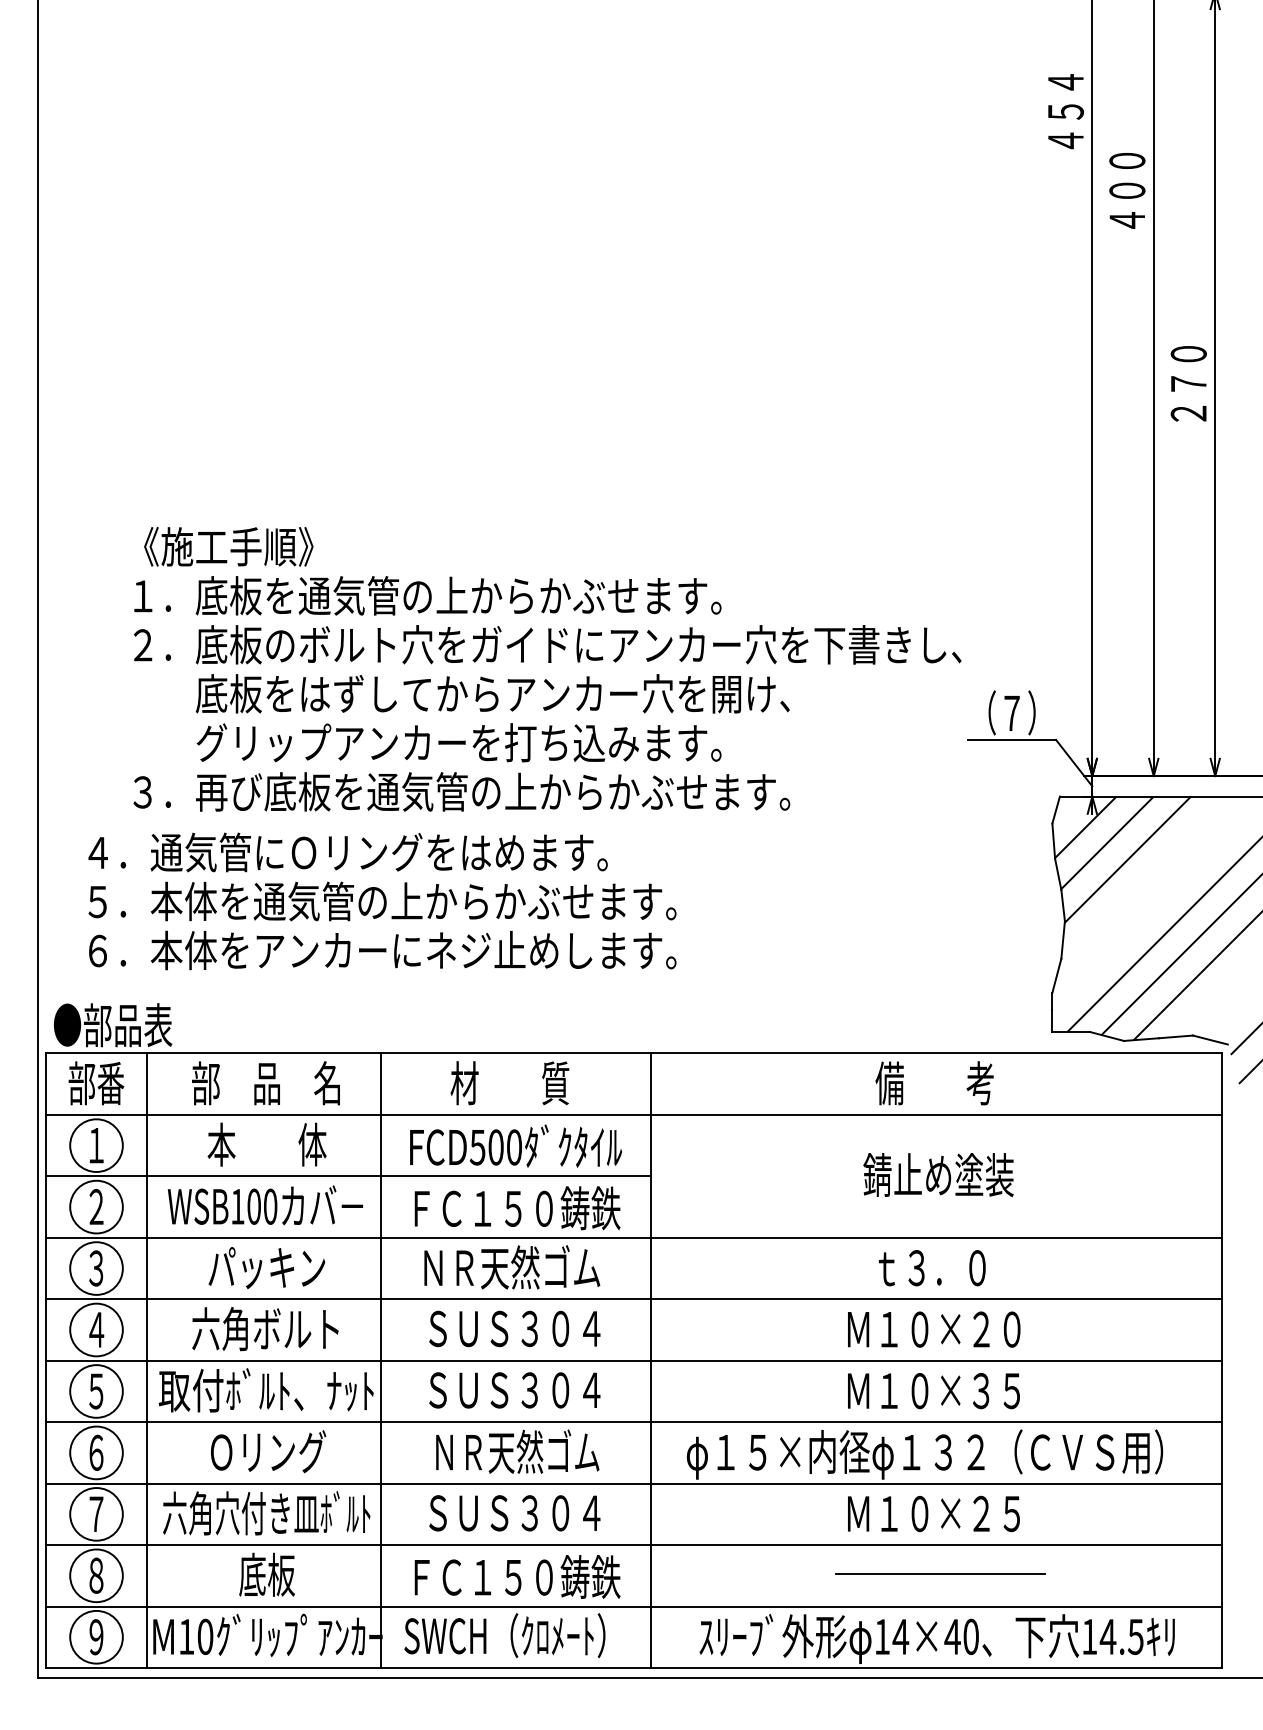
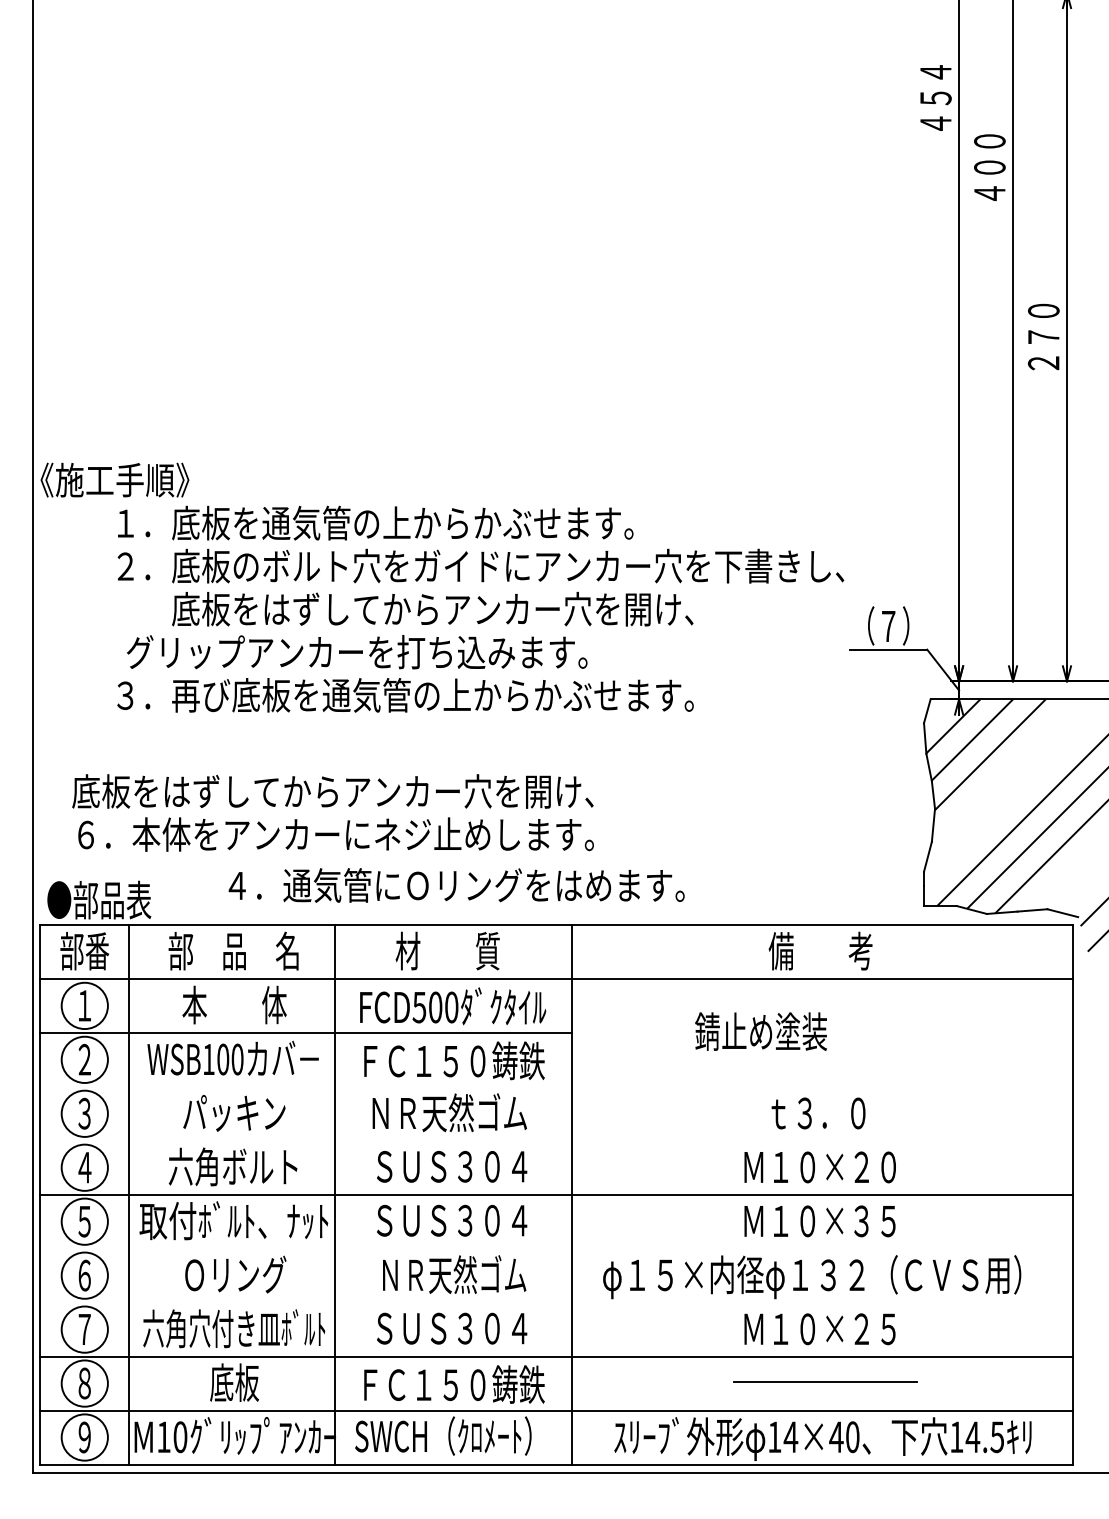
text: (228, 546) -> (114, 479), moved
text: (459, 743) -> (357, 652), moved
text: (347, 852) -> (456, 885), moved
text: (378, 901) -> (332, 791), ５．本体を通気管の上からかぶせます。 -> 底板をはずしてからアンカー穴を開け、
text: (937, 1174) -> (760, 1031), moved
line: (633, 1237) -> (556, 1086), removed
line: (633, 1298) -> (556, 1140), removed
line: (633, 1421) -> (556, 1248), removed
line: (633, 1483) -> (556, 1302), removed

